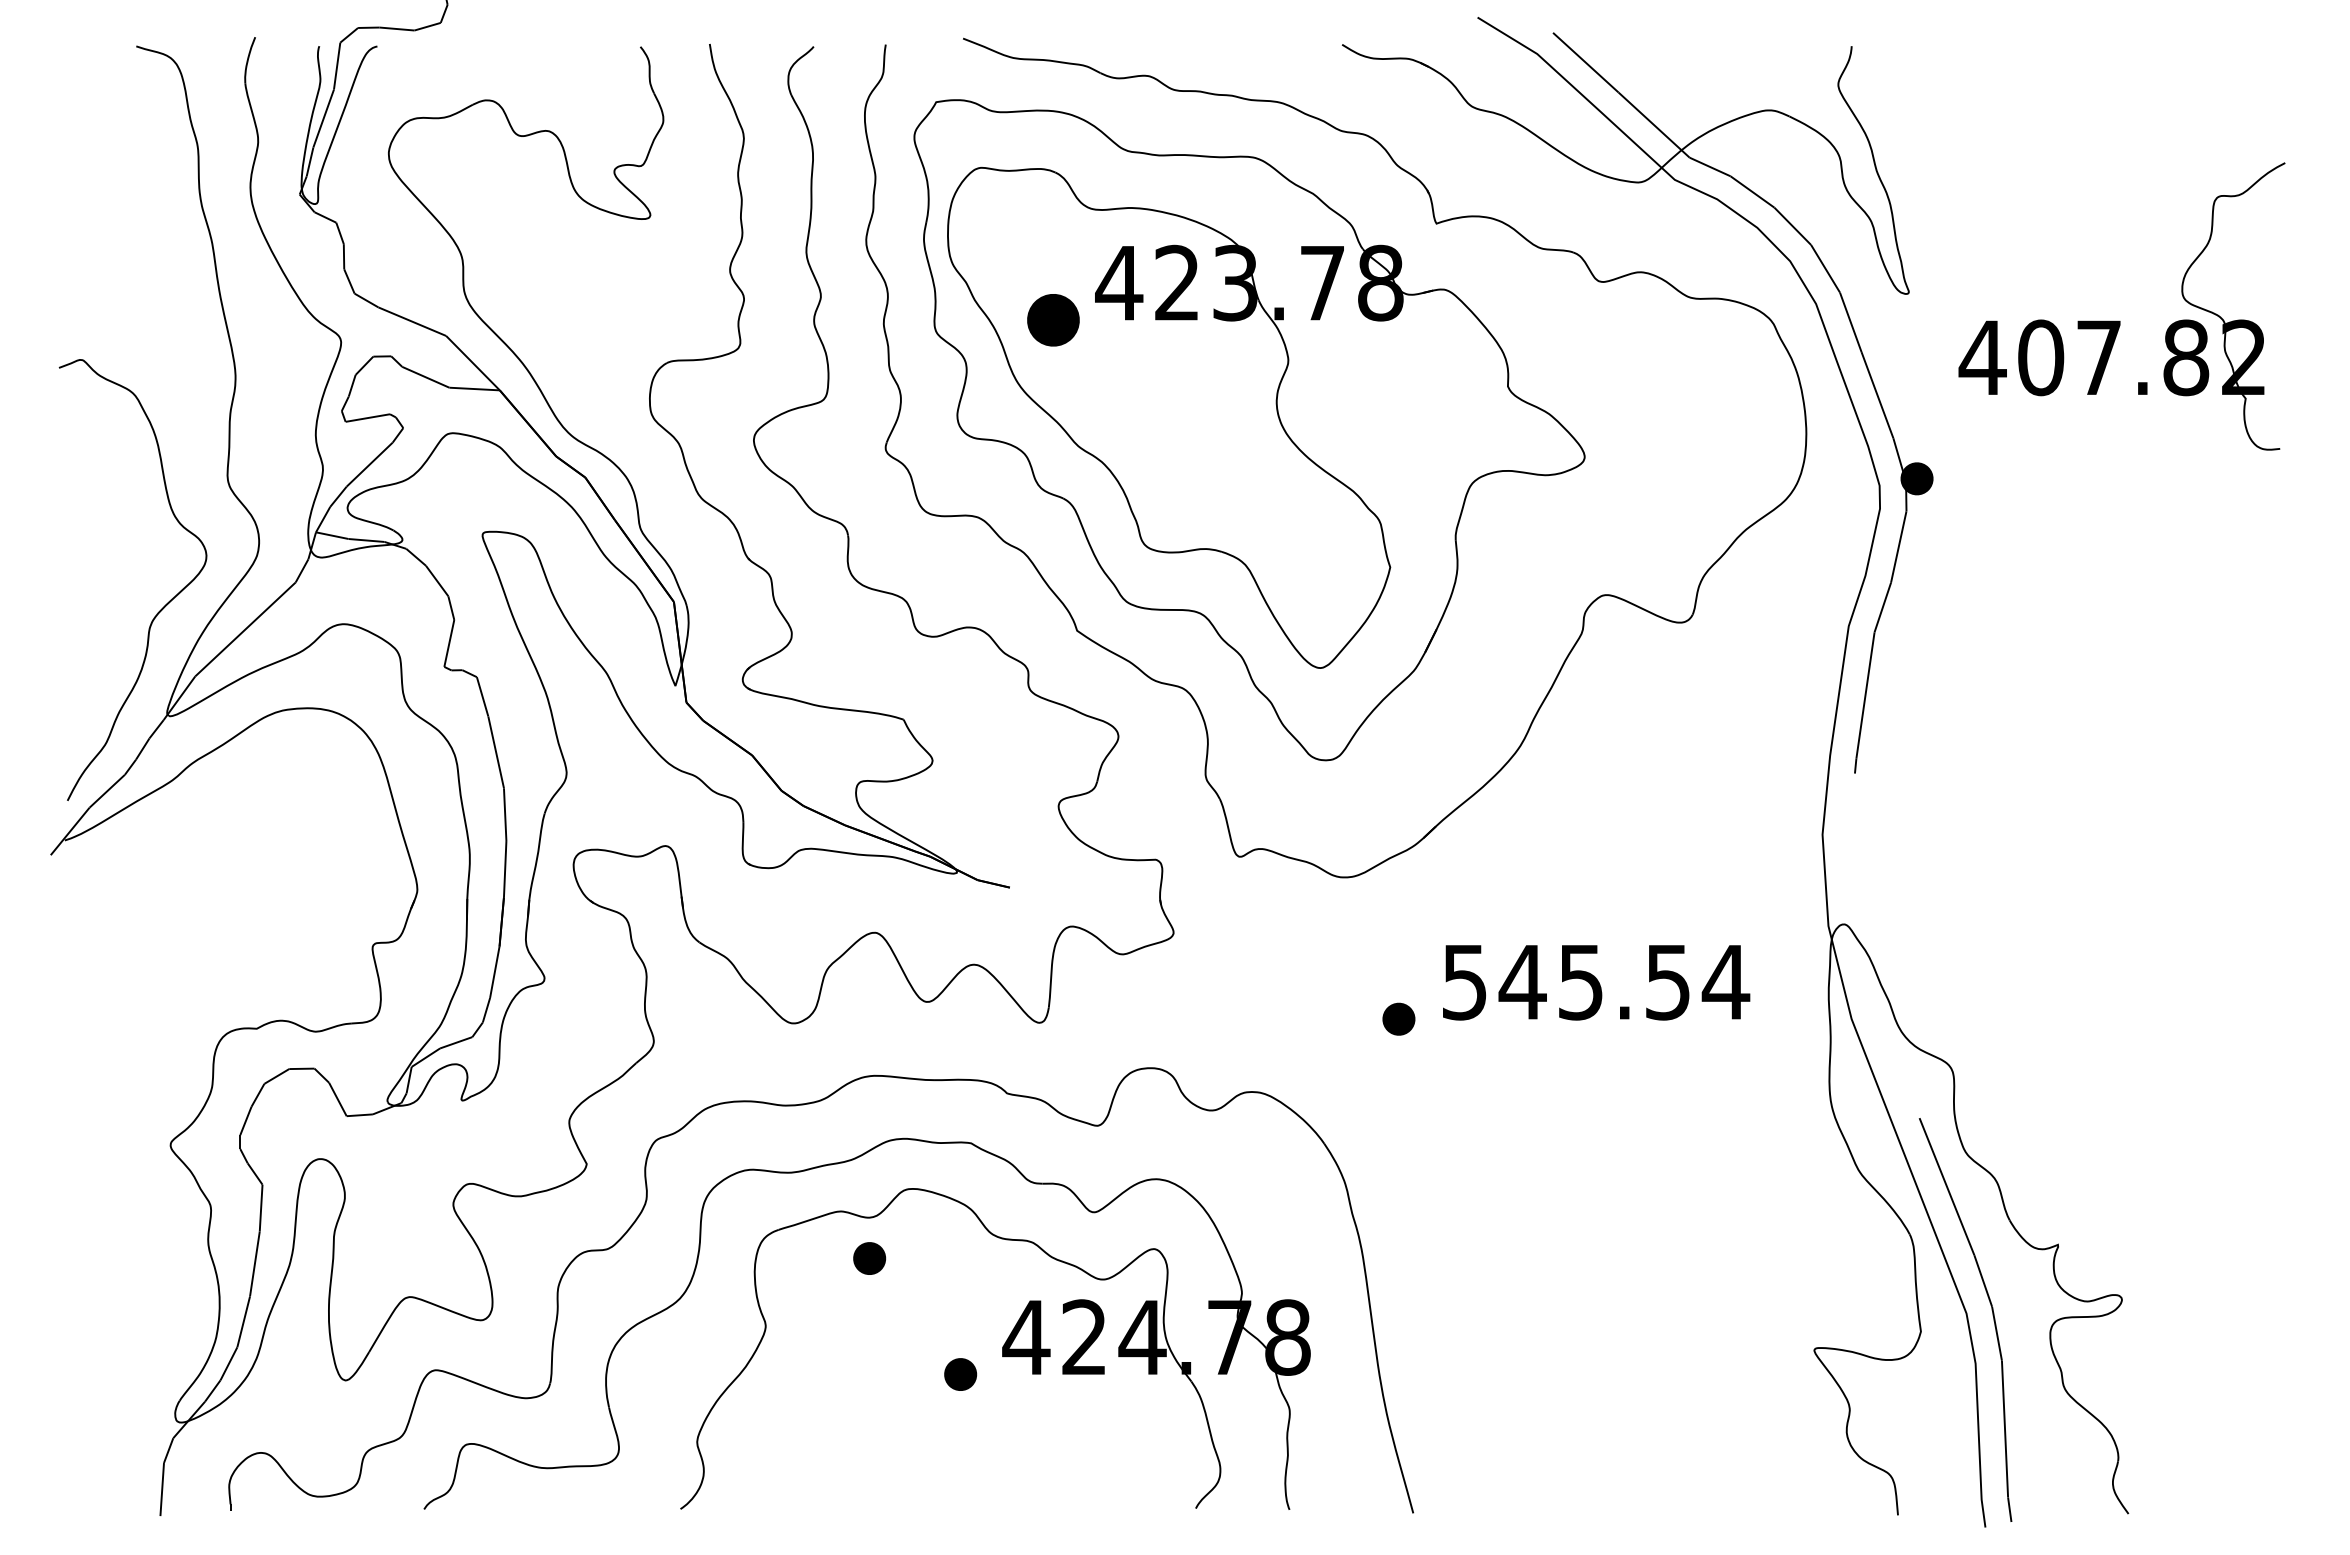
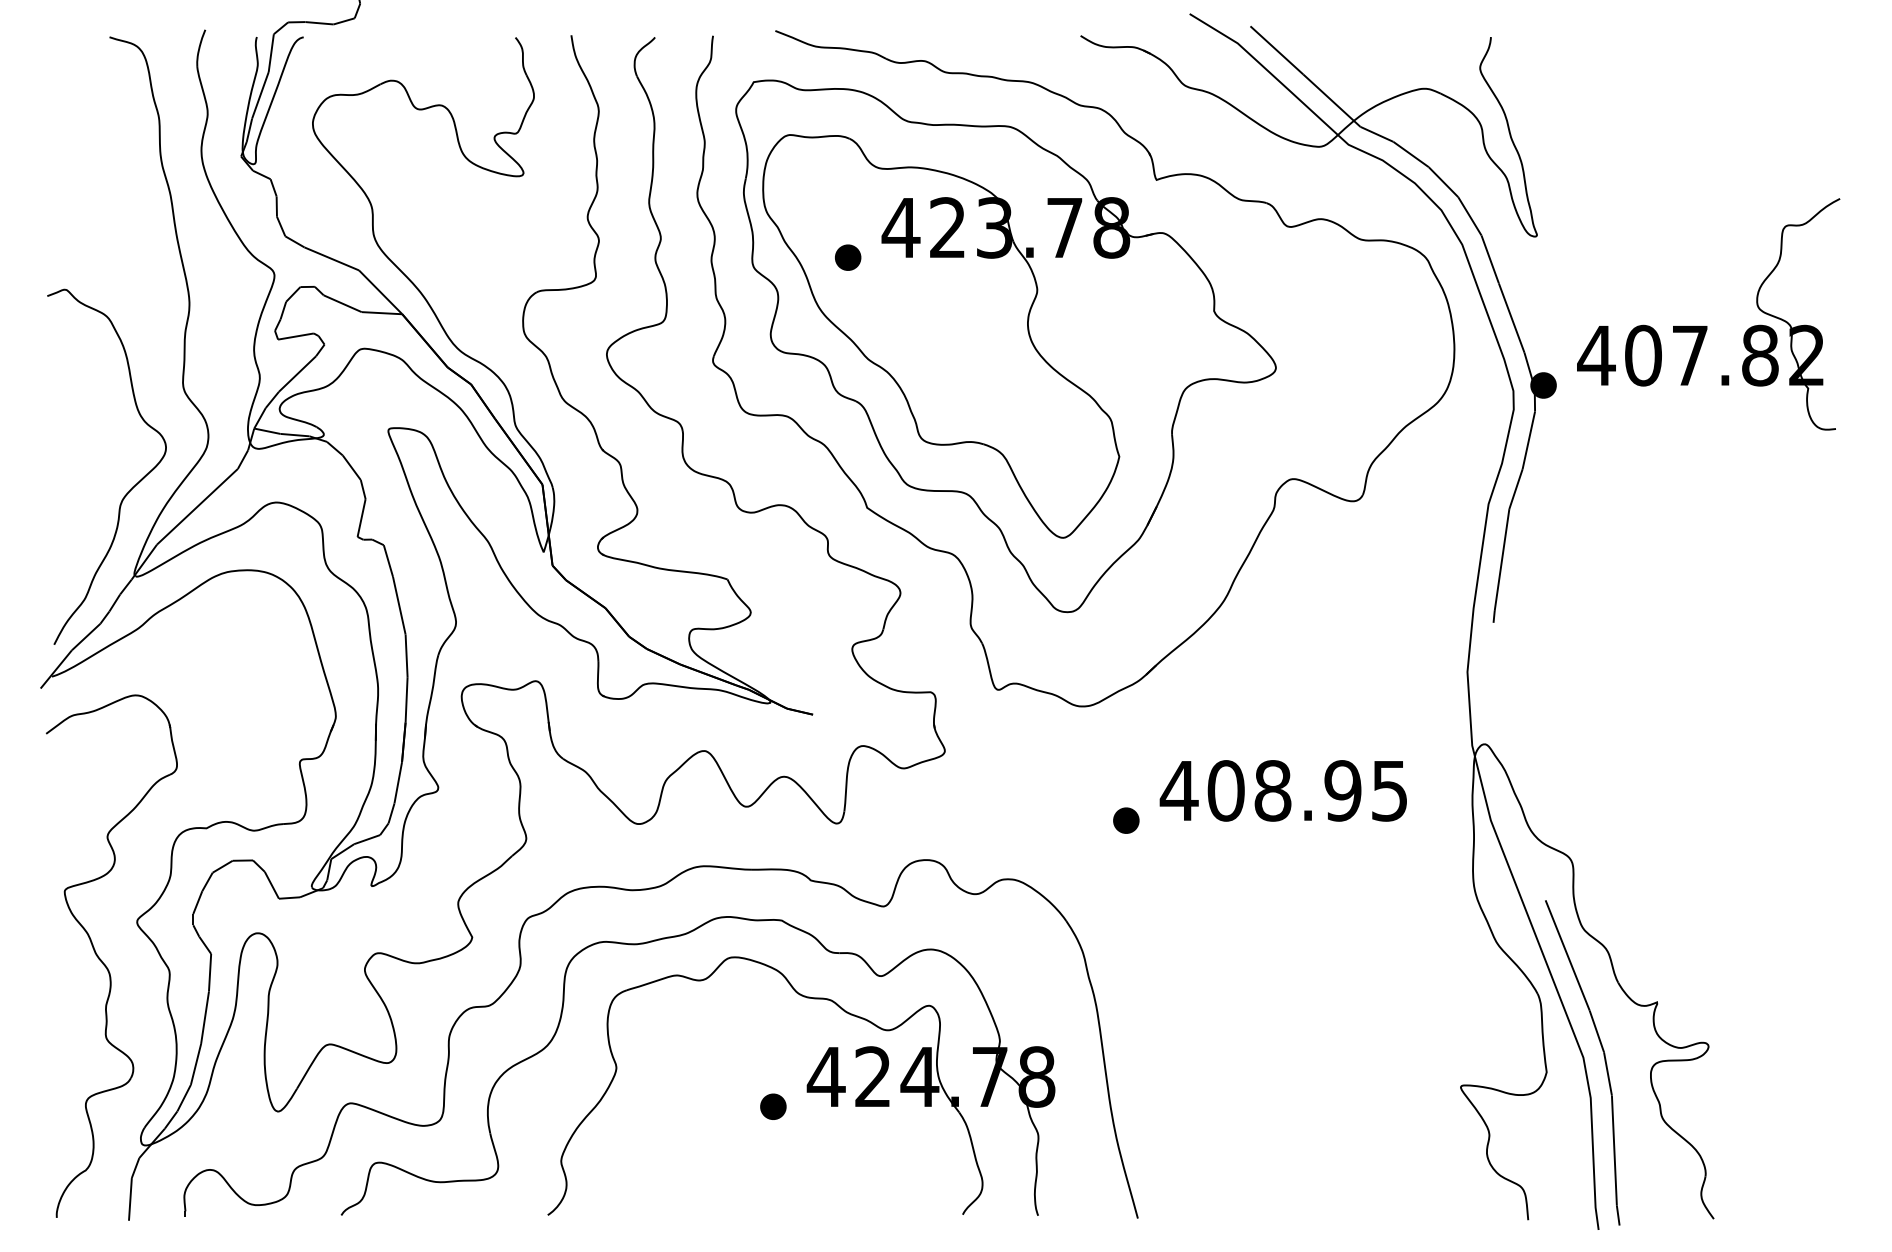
part: (1053, 319) -> (848, 257), size x0.62
part: (2119, 320) -> (1706, 325), moved
text: (1595, 982) -> (1284, 791), 545.54 -> 408.95
part: (128, 1194) -> (103, 961), added
part: (869, 1258) -> (699, 1013), removed

